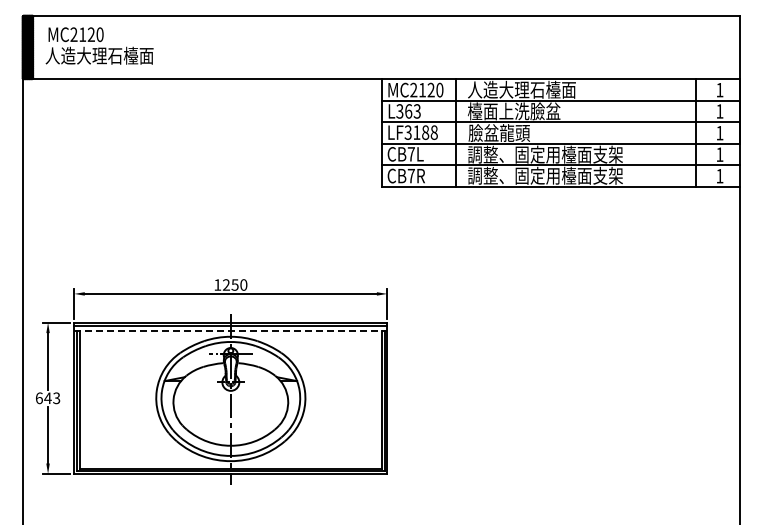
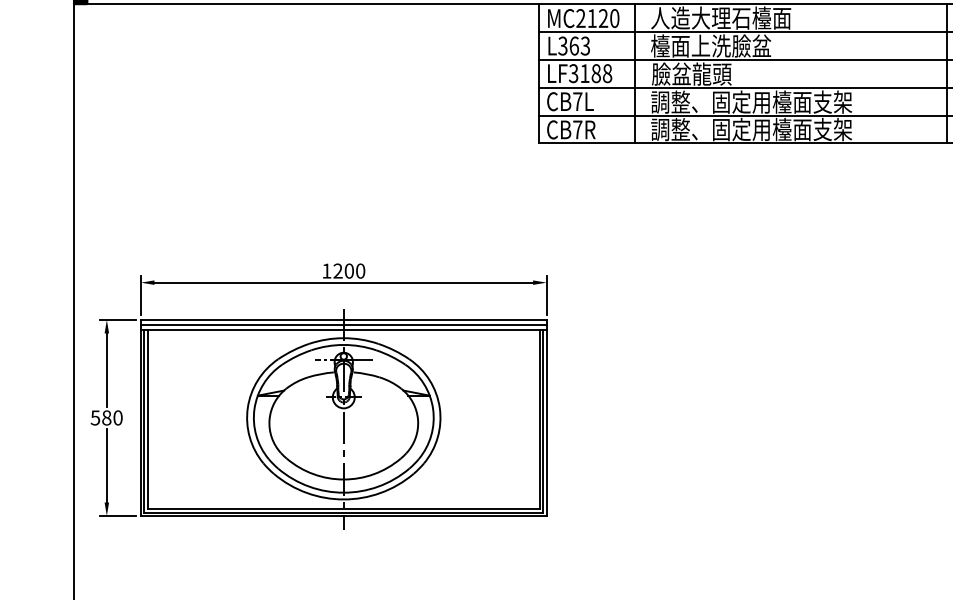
text: (234, 284) -> (348, 270), 1250 -> 1200
line: (231, 330) -> (344, 330), dashed -> solid
text: (47, 398) -> (106, 418), 643 -> 580

